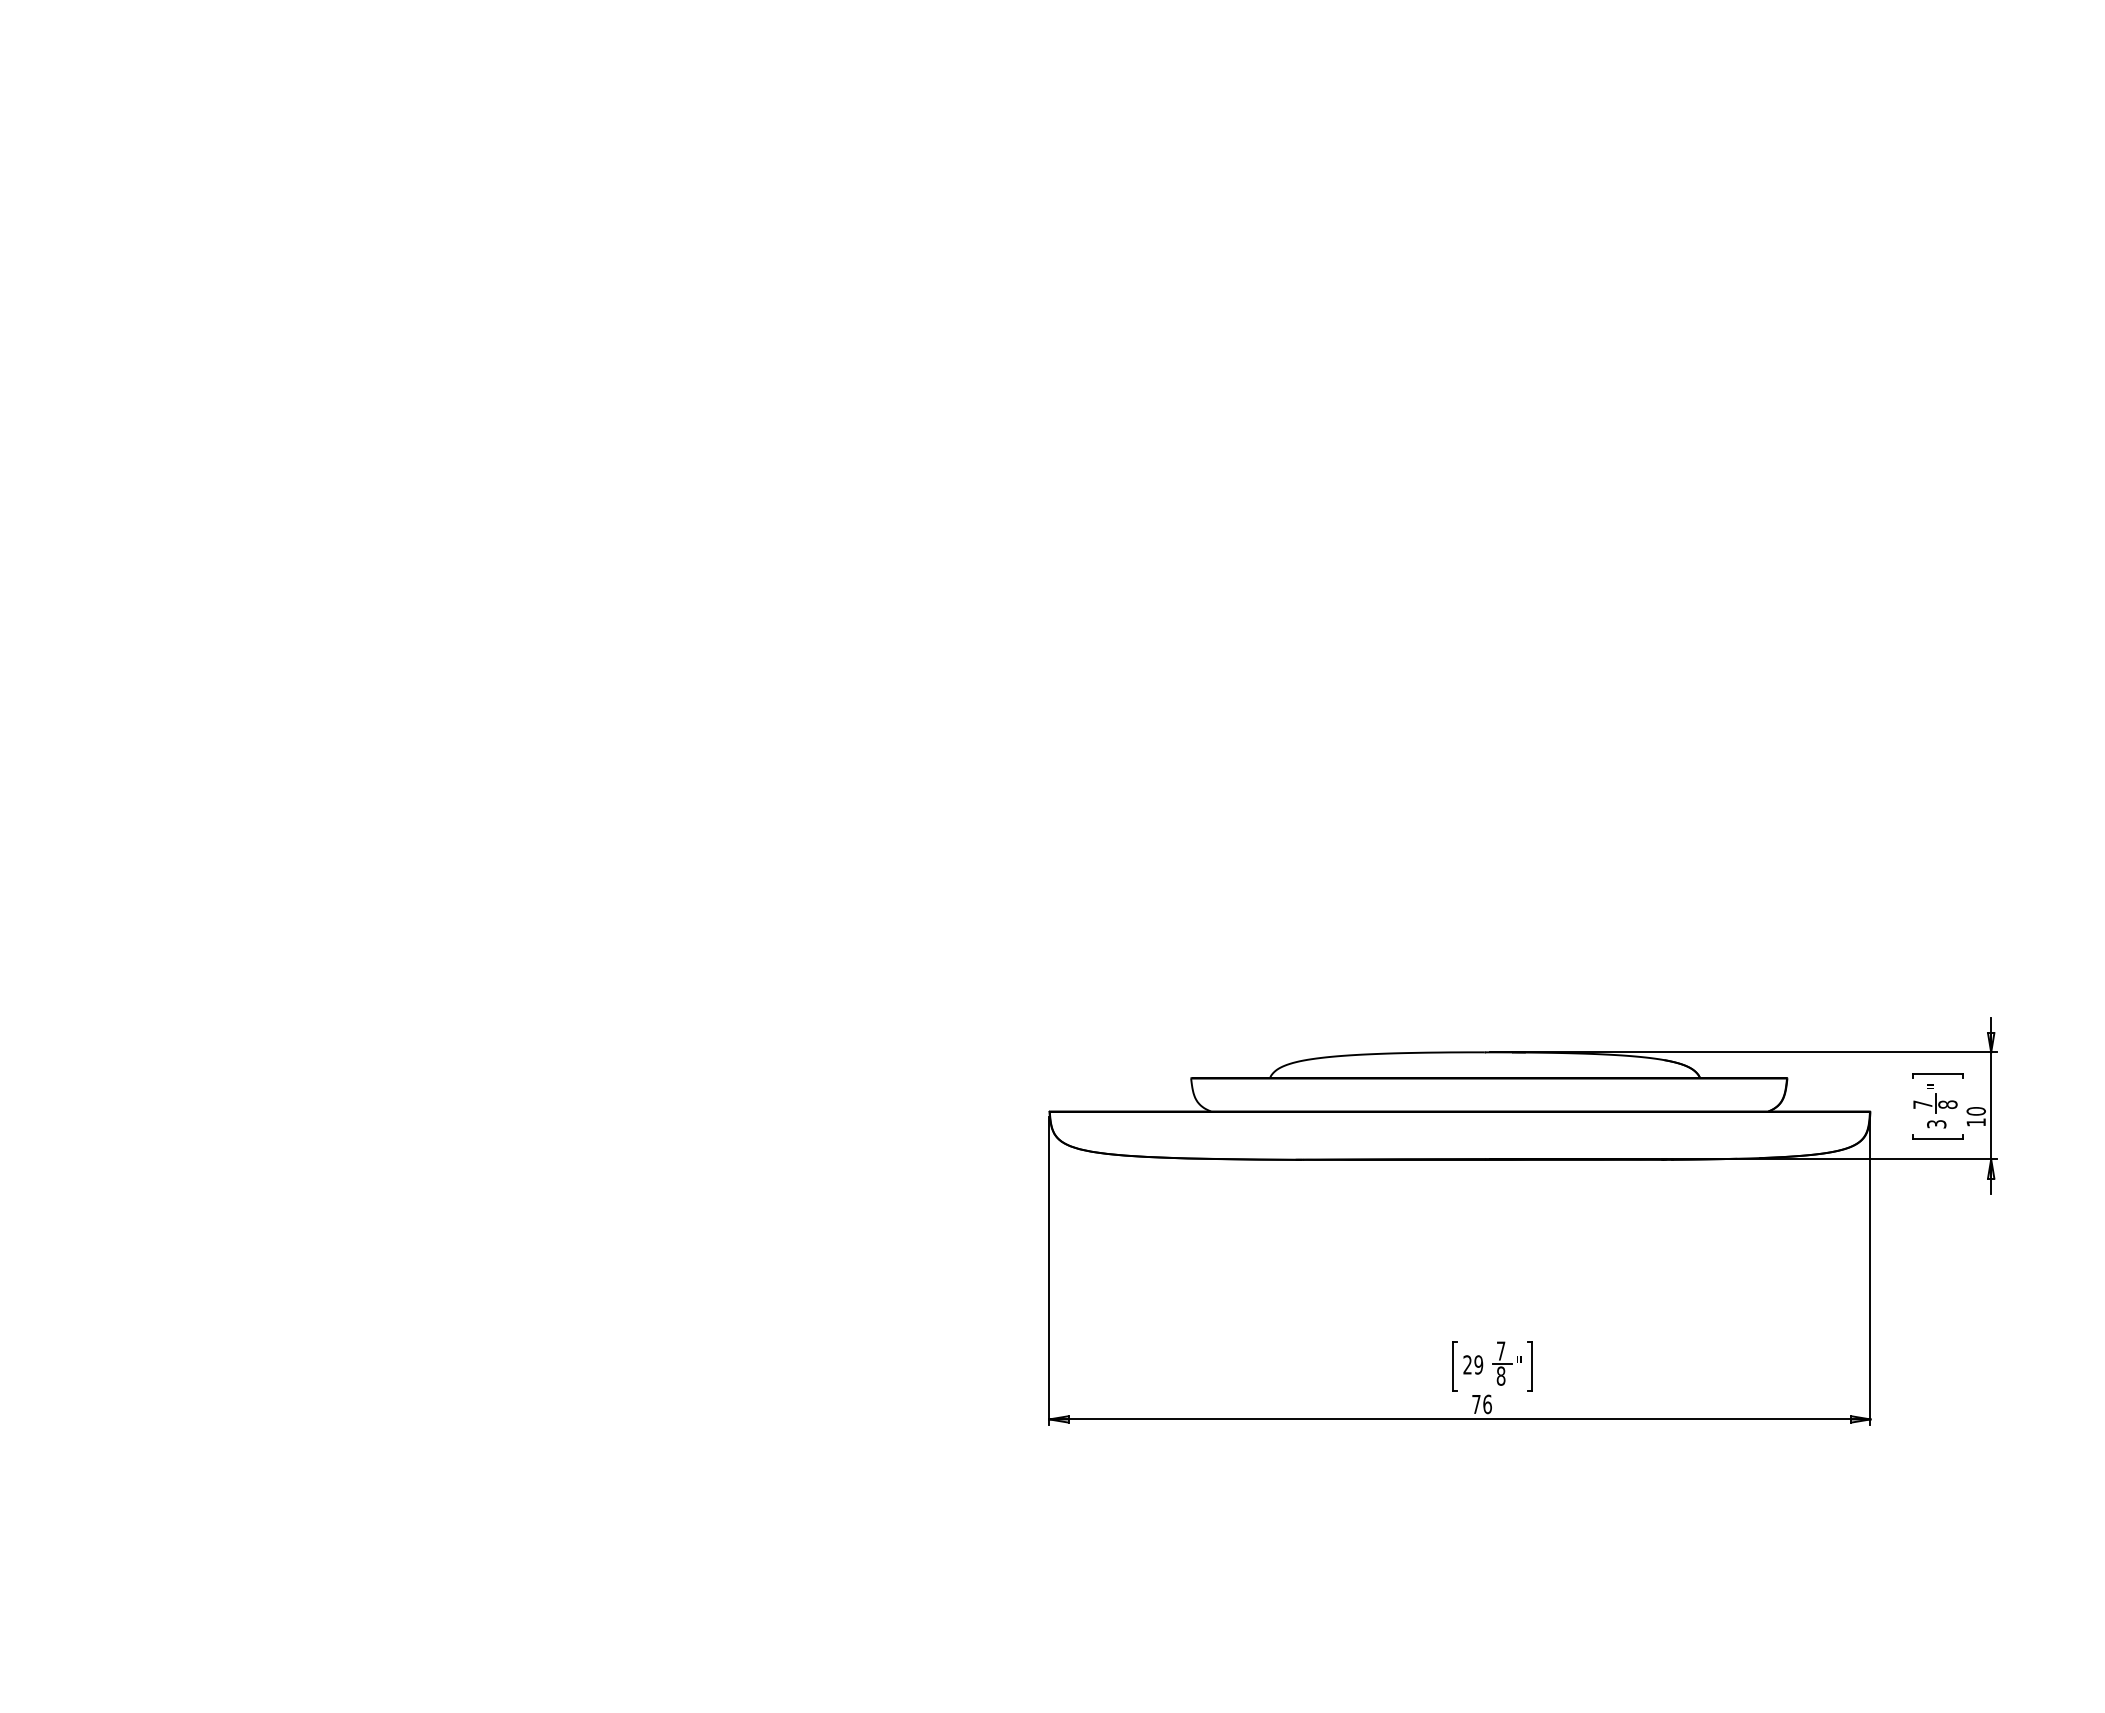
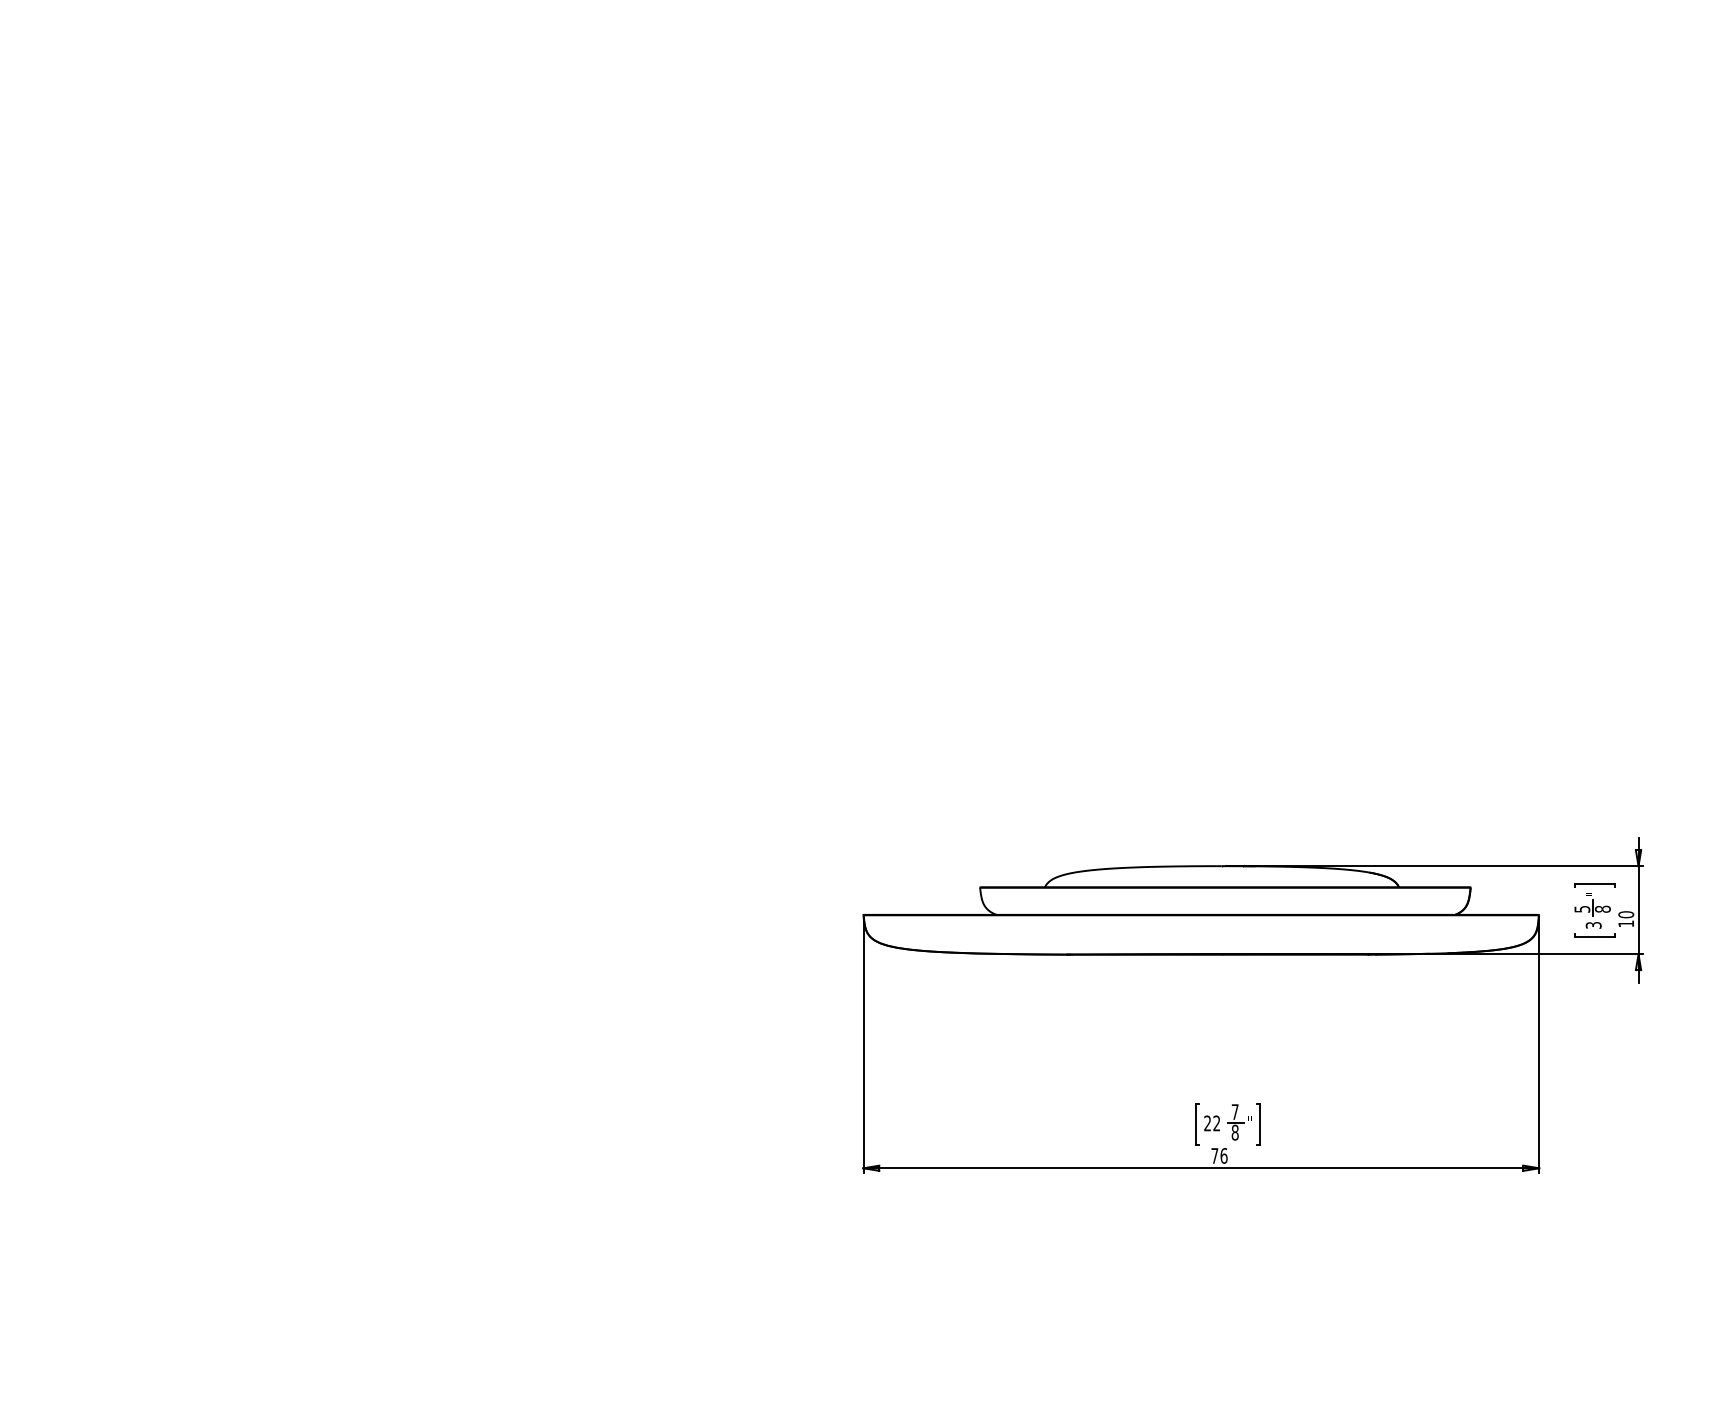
text: (1922, 1104) -> (1582, 909), 7 -> 5
text: (1478, 1364) -> (1216, 1123), 29 -> 22

